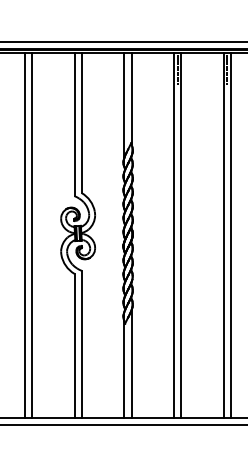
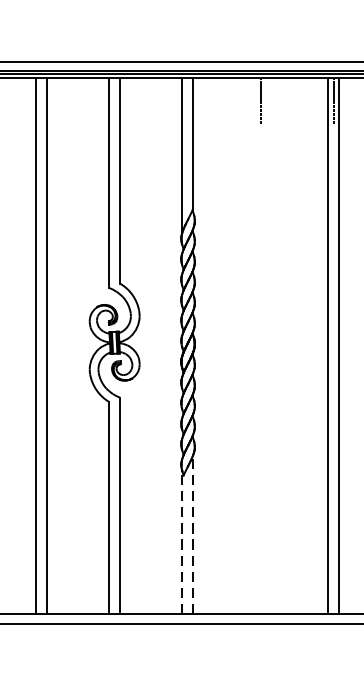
line: (174, 235) -> (256, 345), removed
line: (181, 235) -> (266, 345), removed
line: (131, 363) -> (193, 533), solid -> dashed
line: (124, 369) -> (182, 542), solid -> dashed

